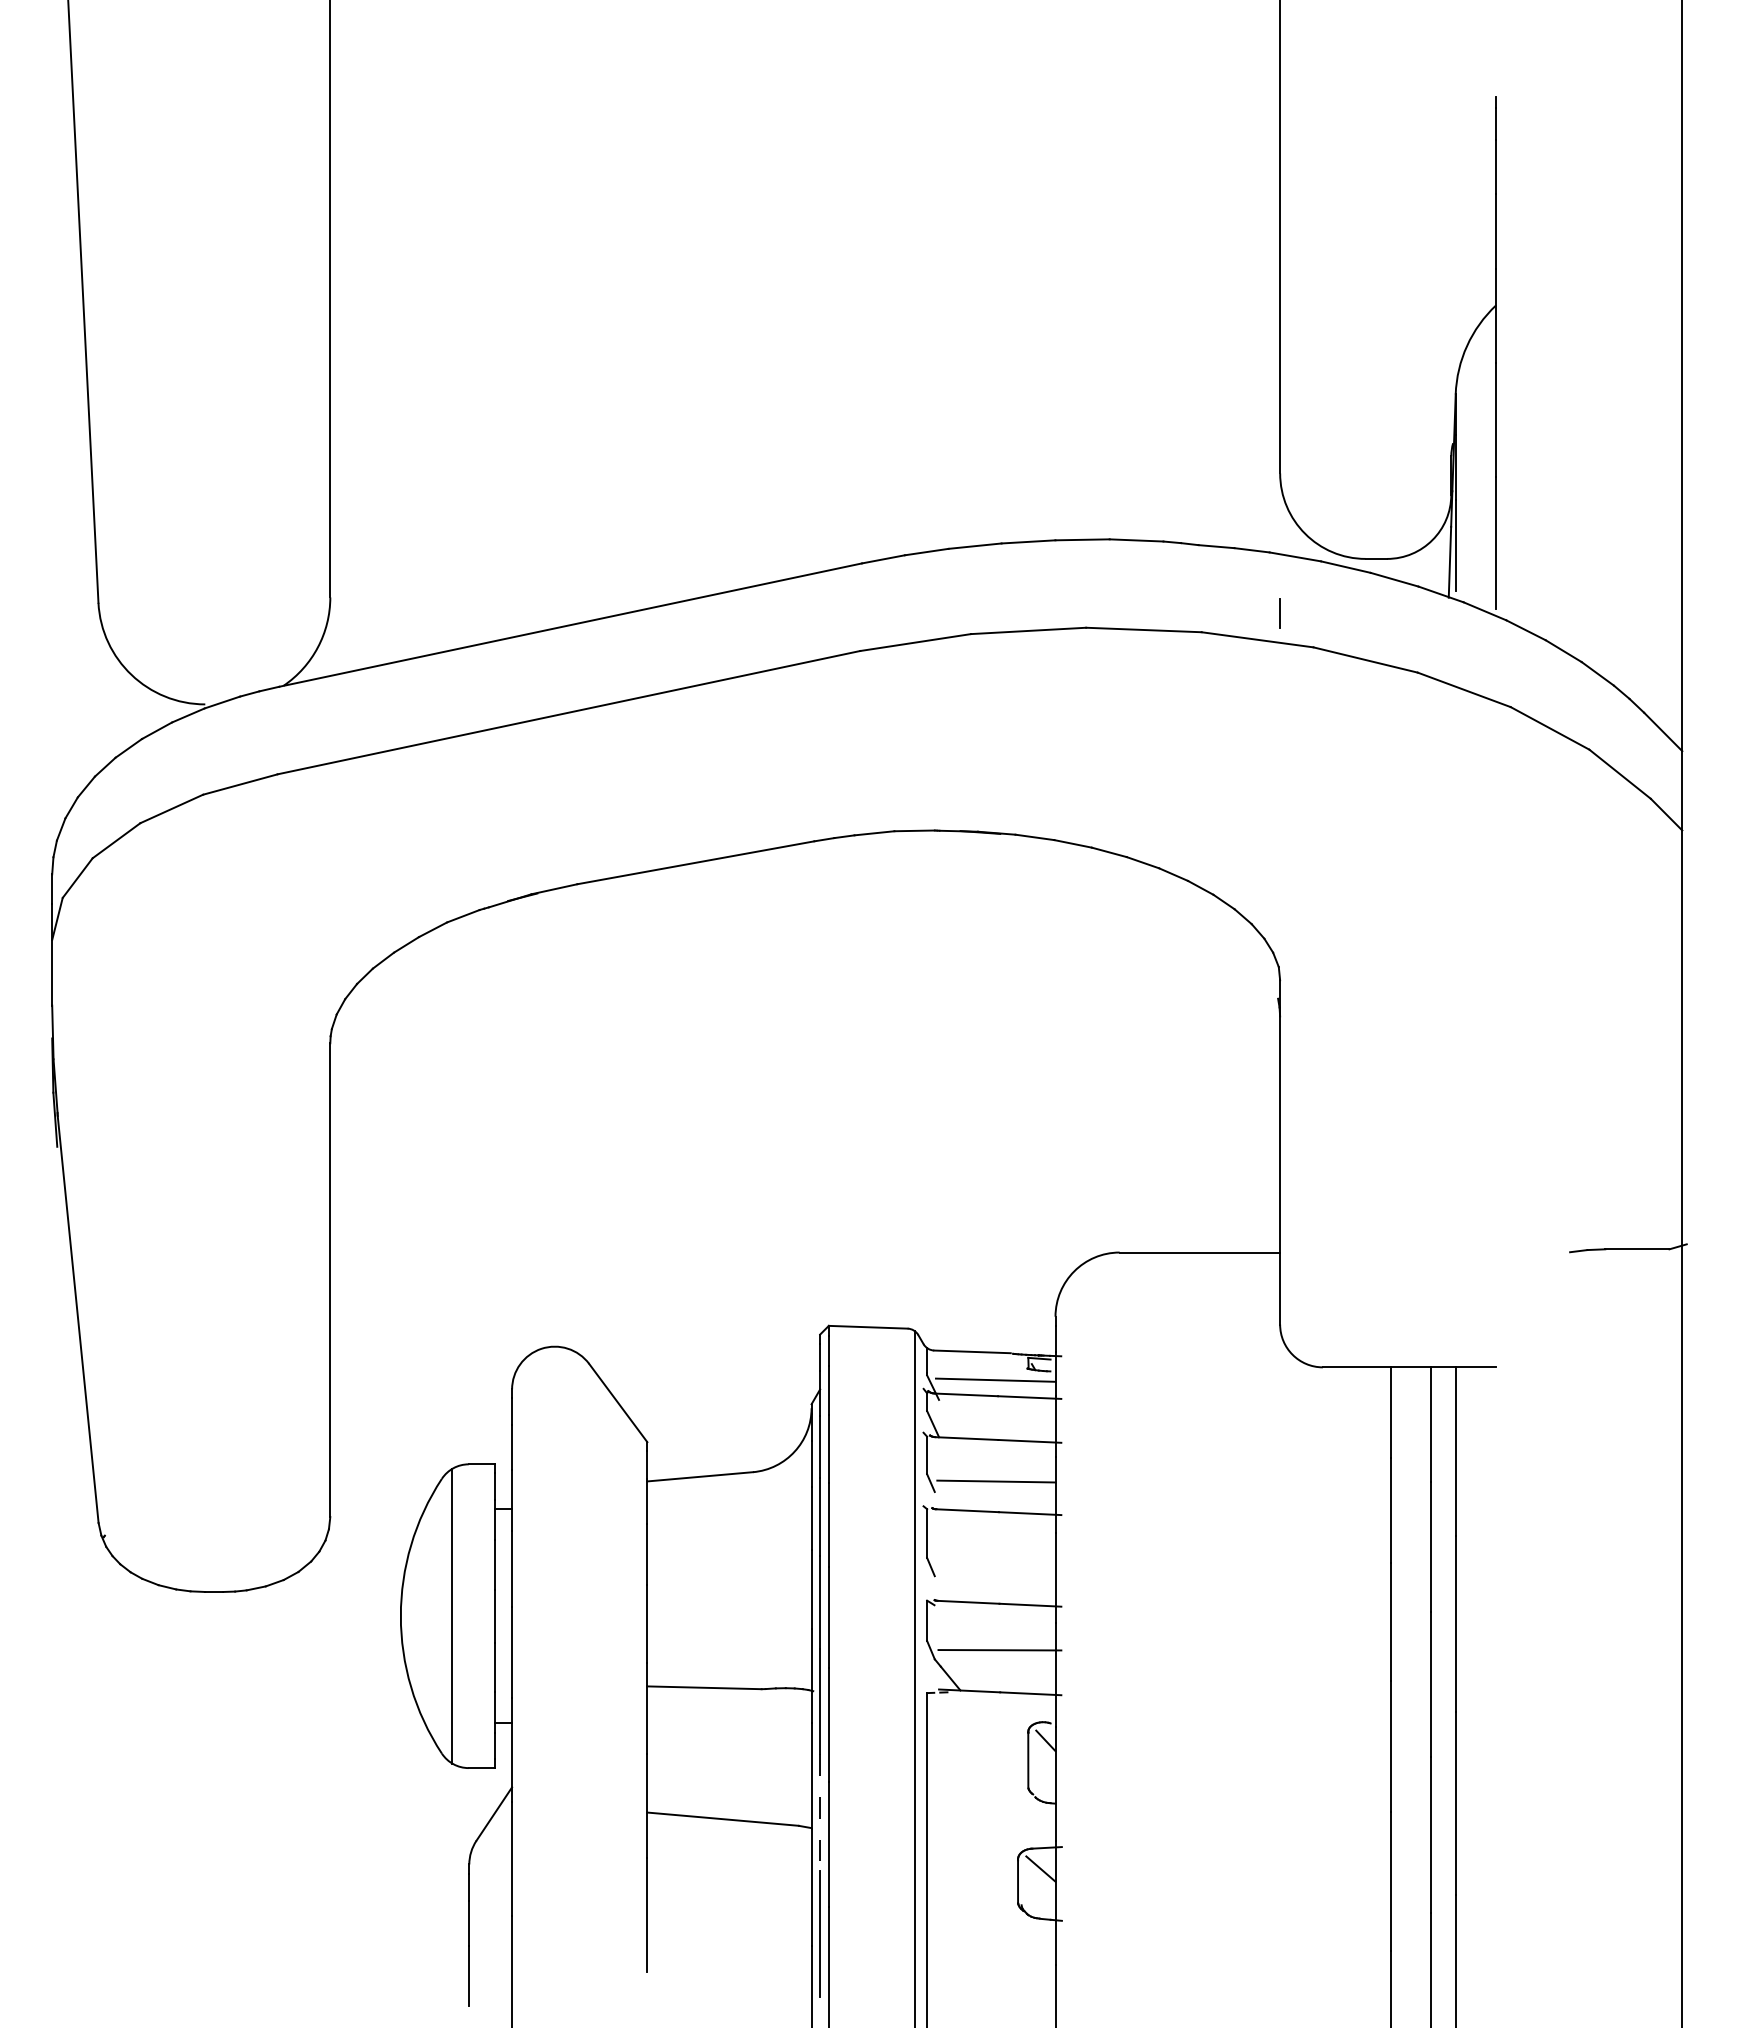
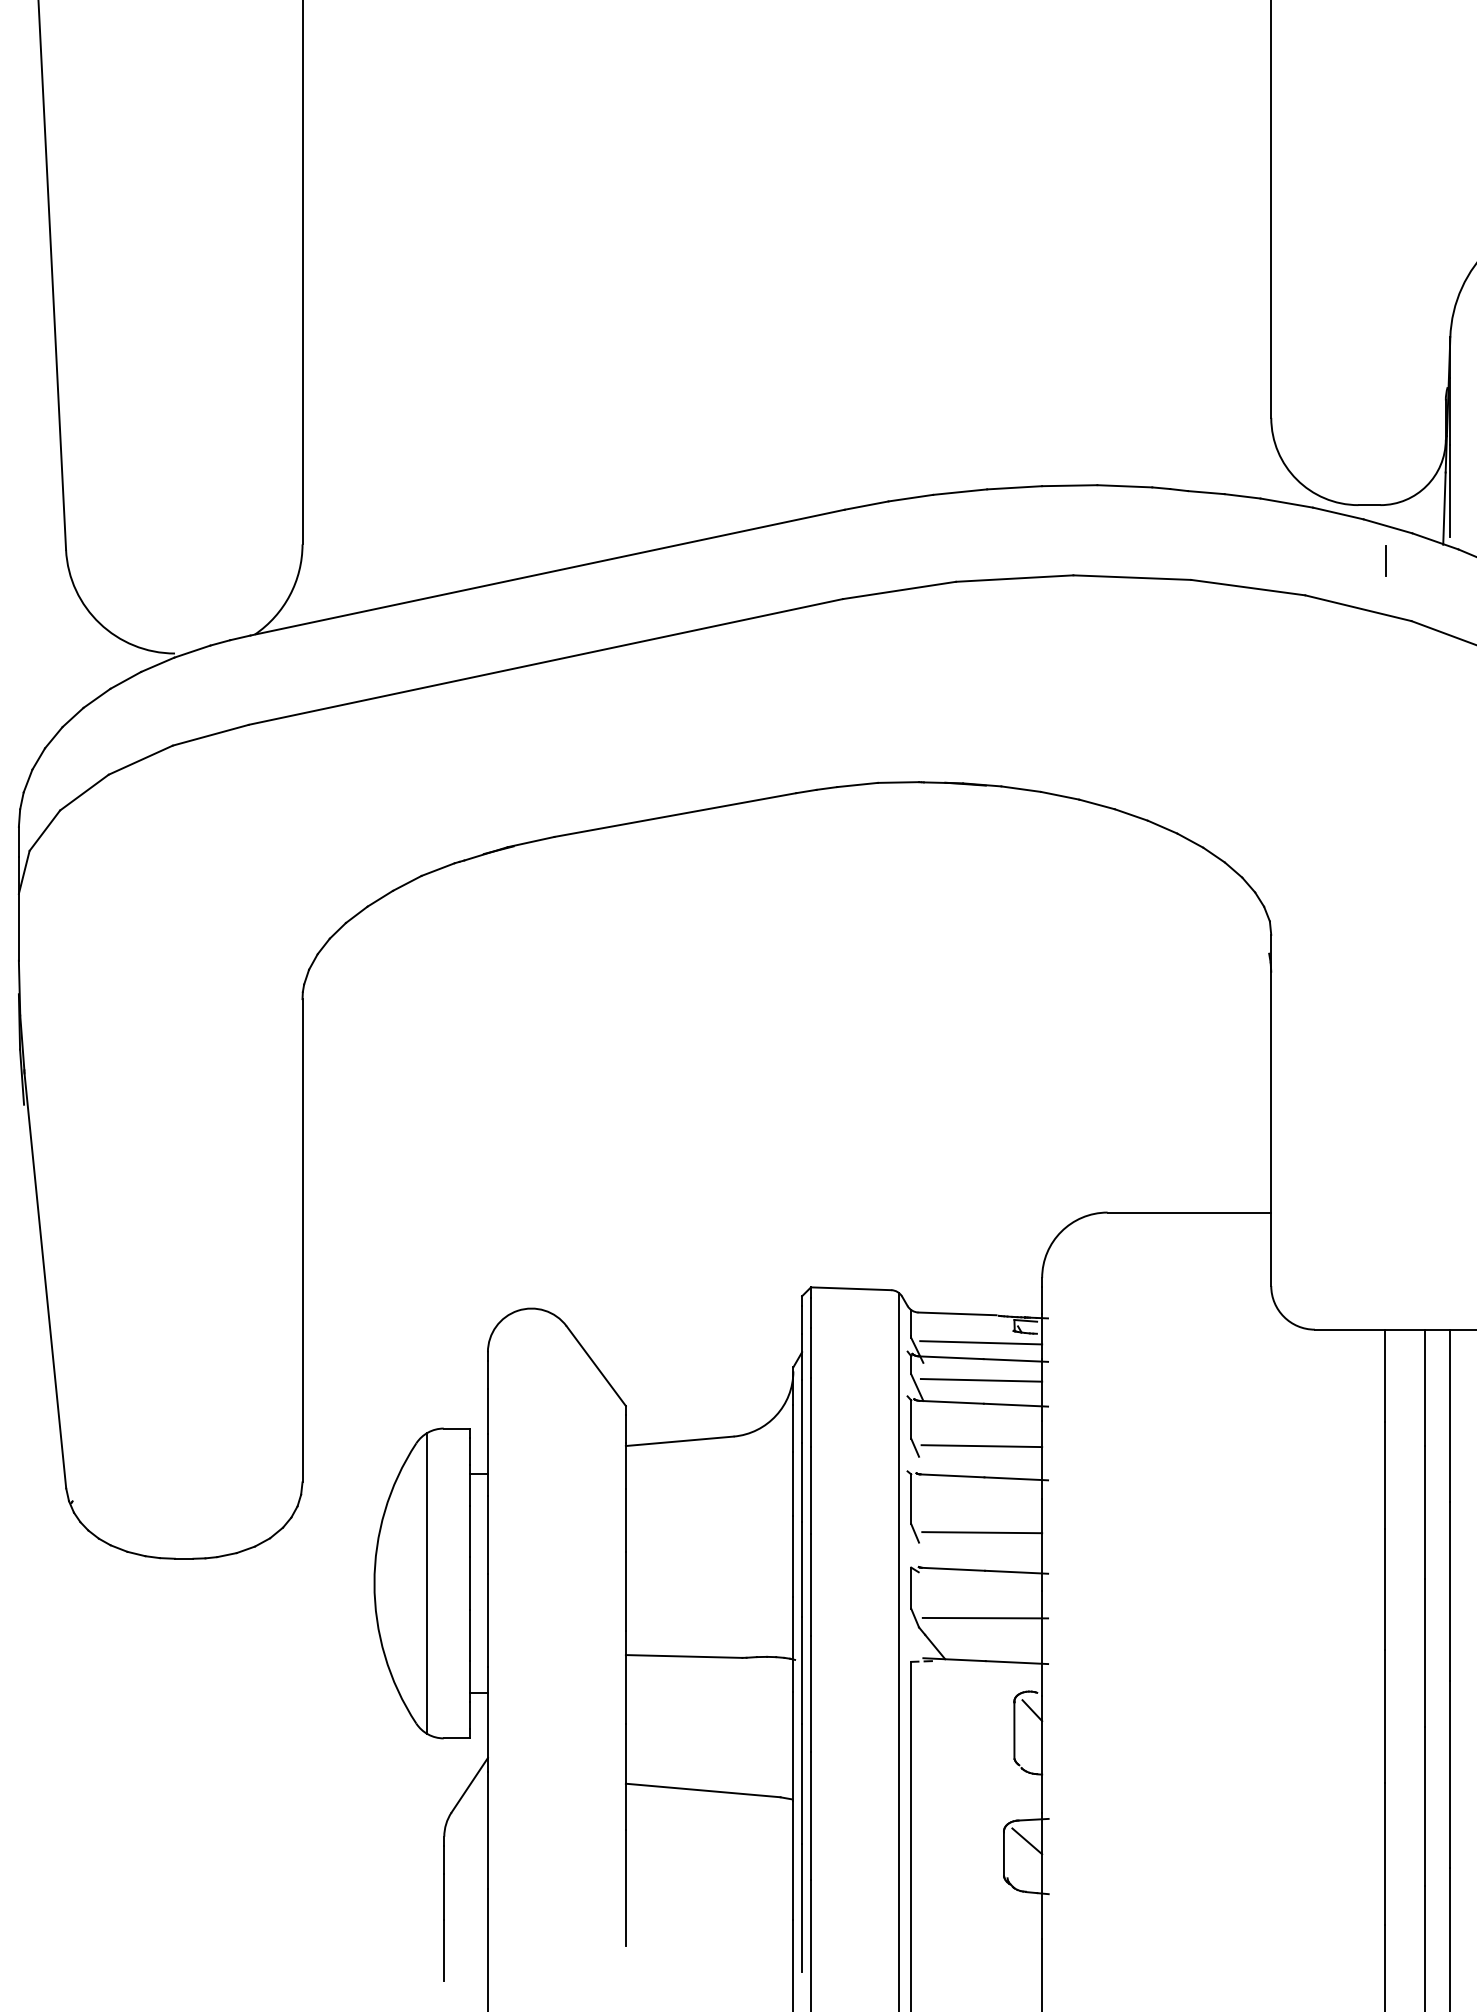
line: (1279, 613) -> (1384, 560), moved
line: (995, 1416) -> (980, 1379), added
line: (996, 1565) -> (981, 1531), added
line: (820, 1813) -> (802, 1784), dashed -> solid

